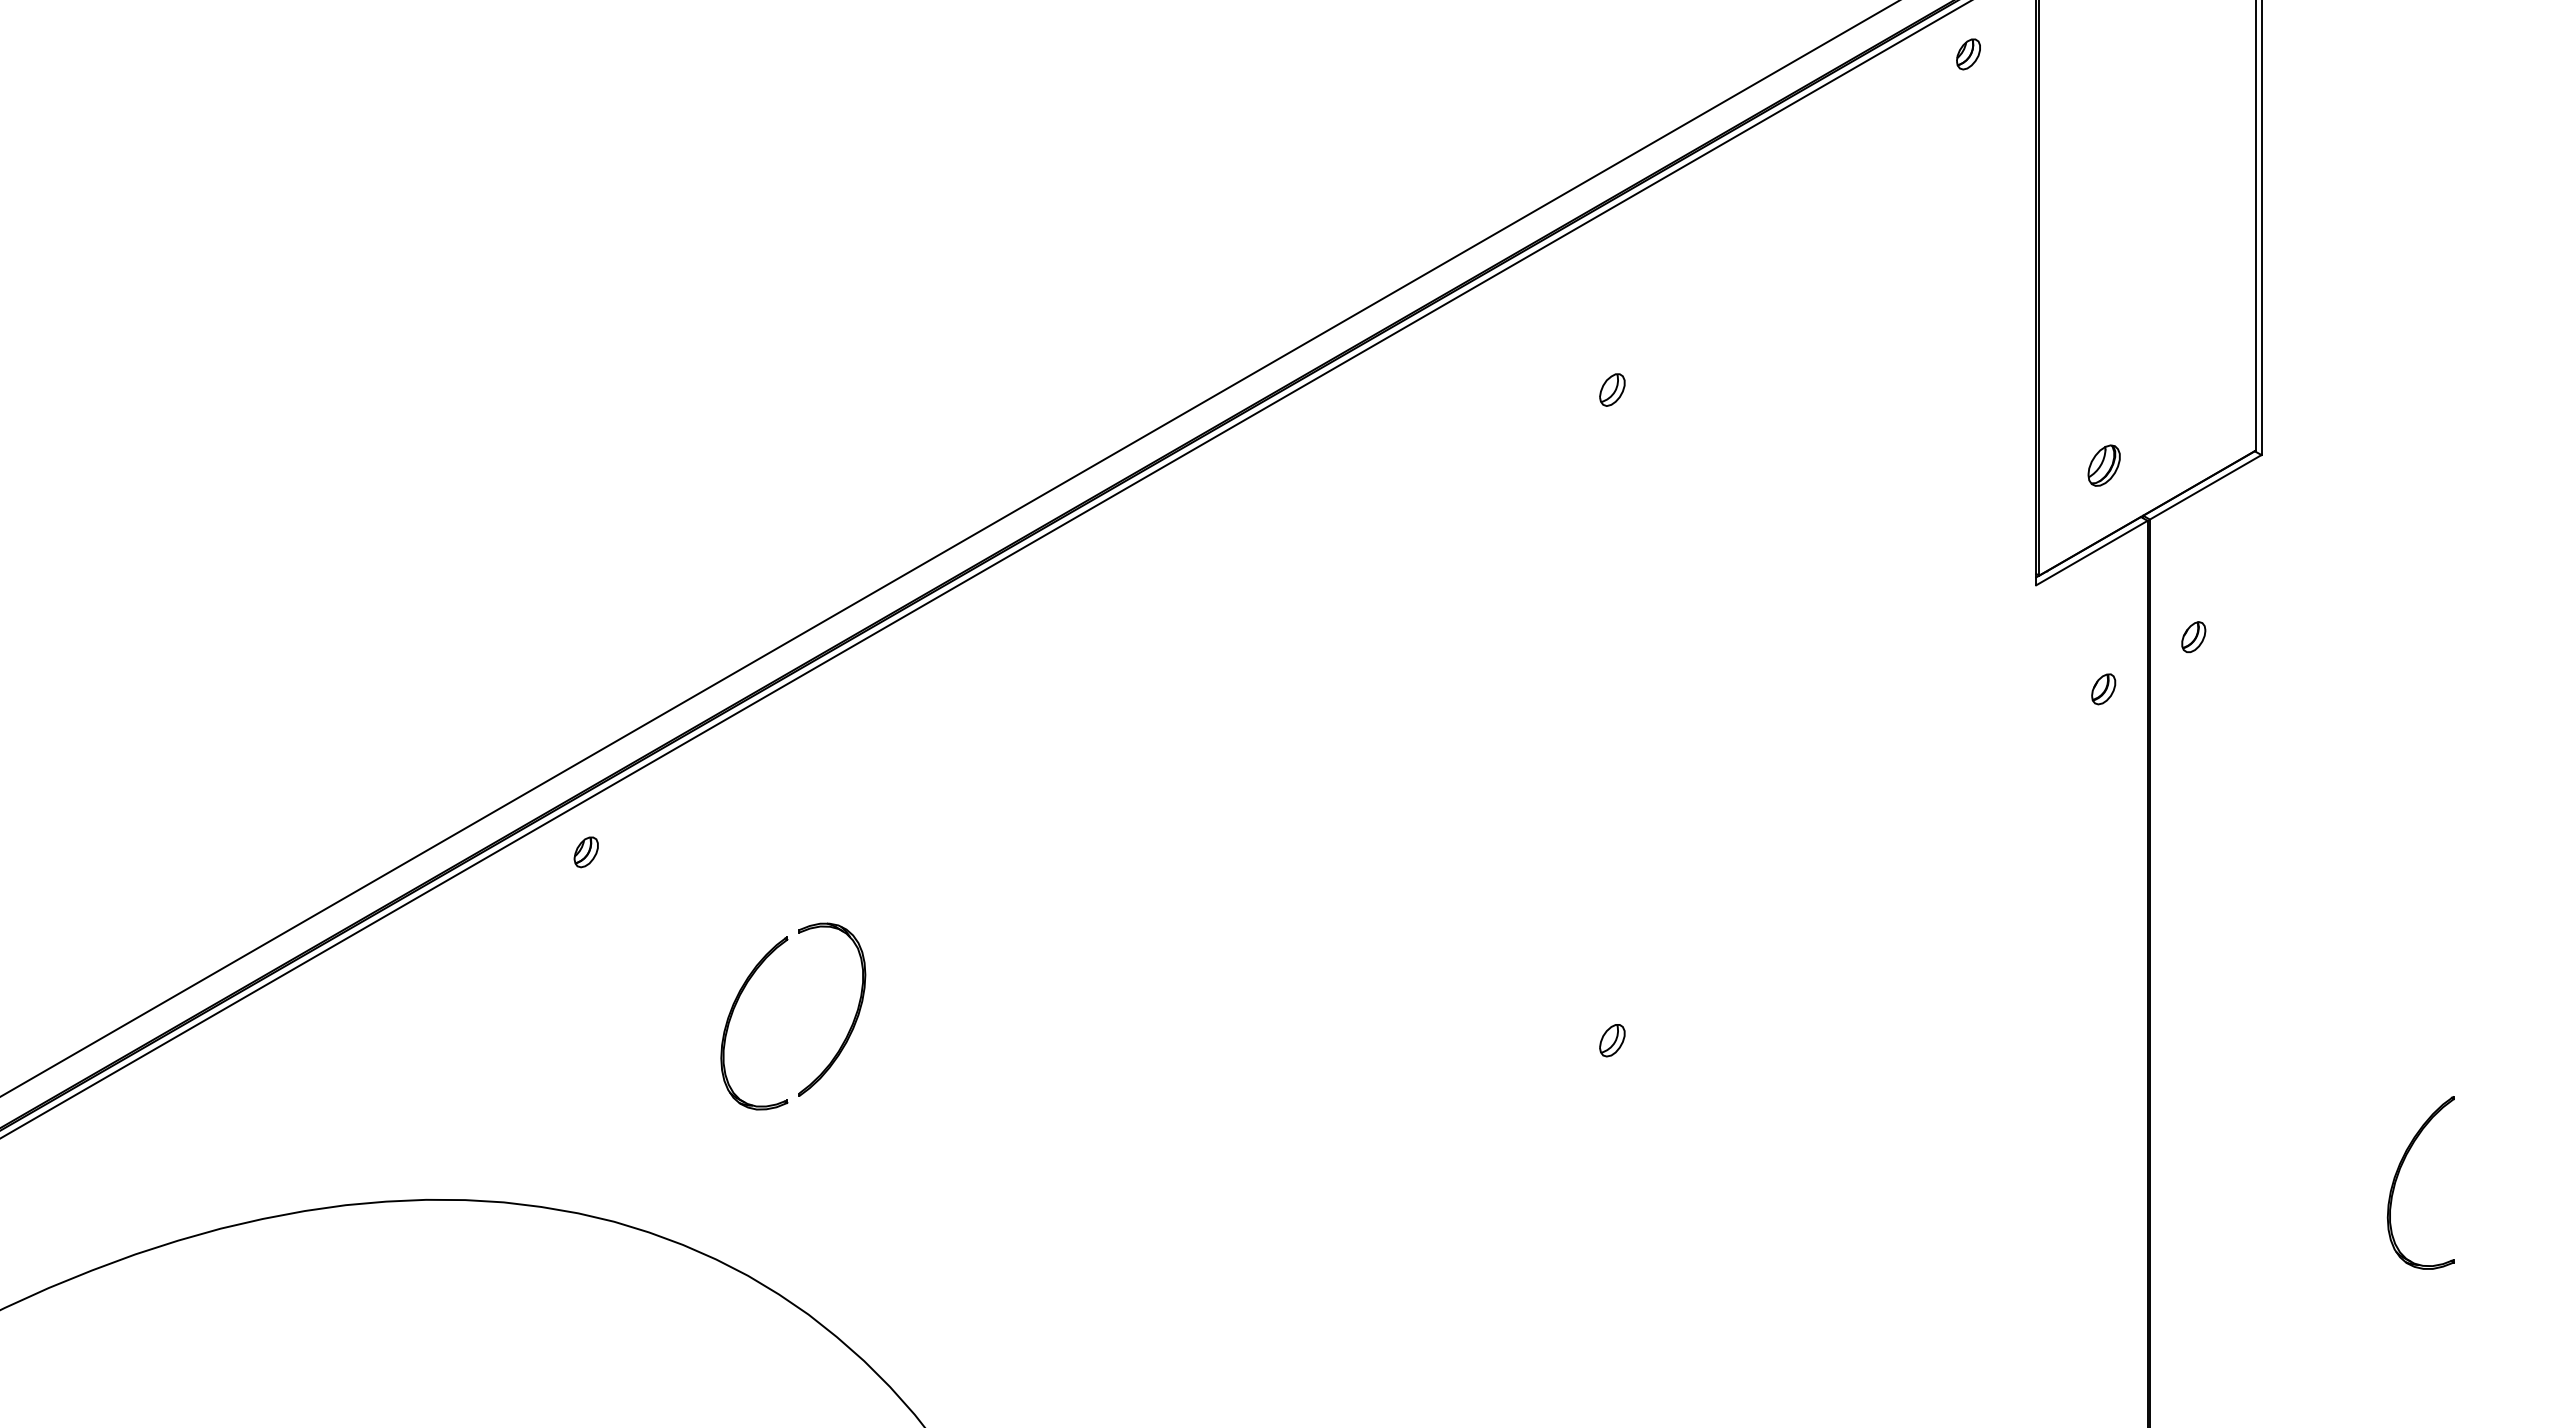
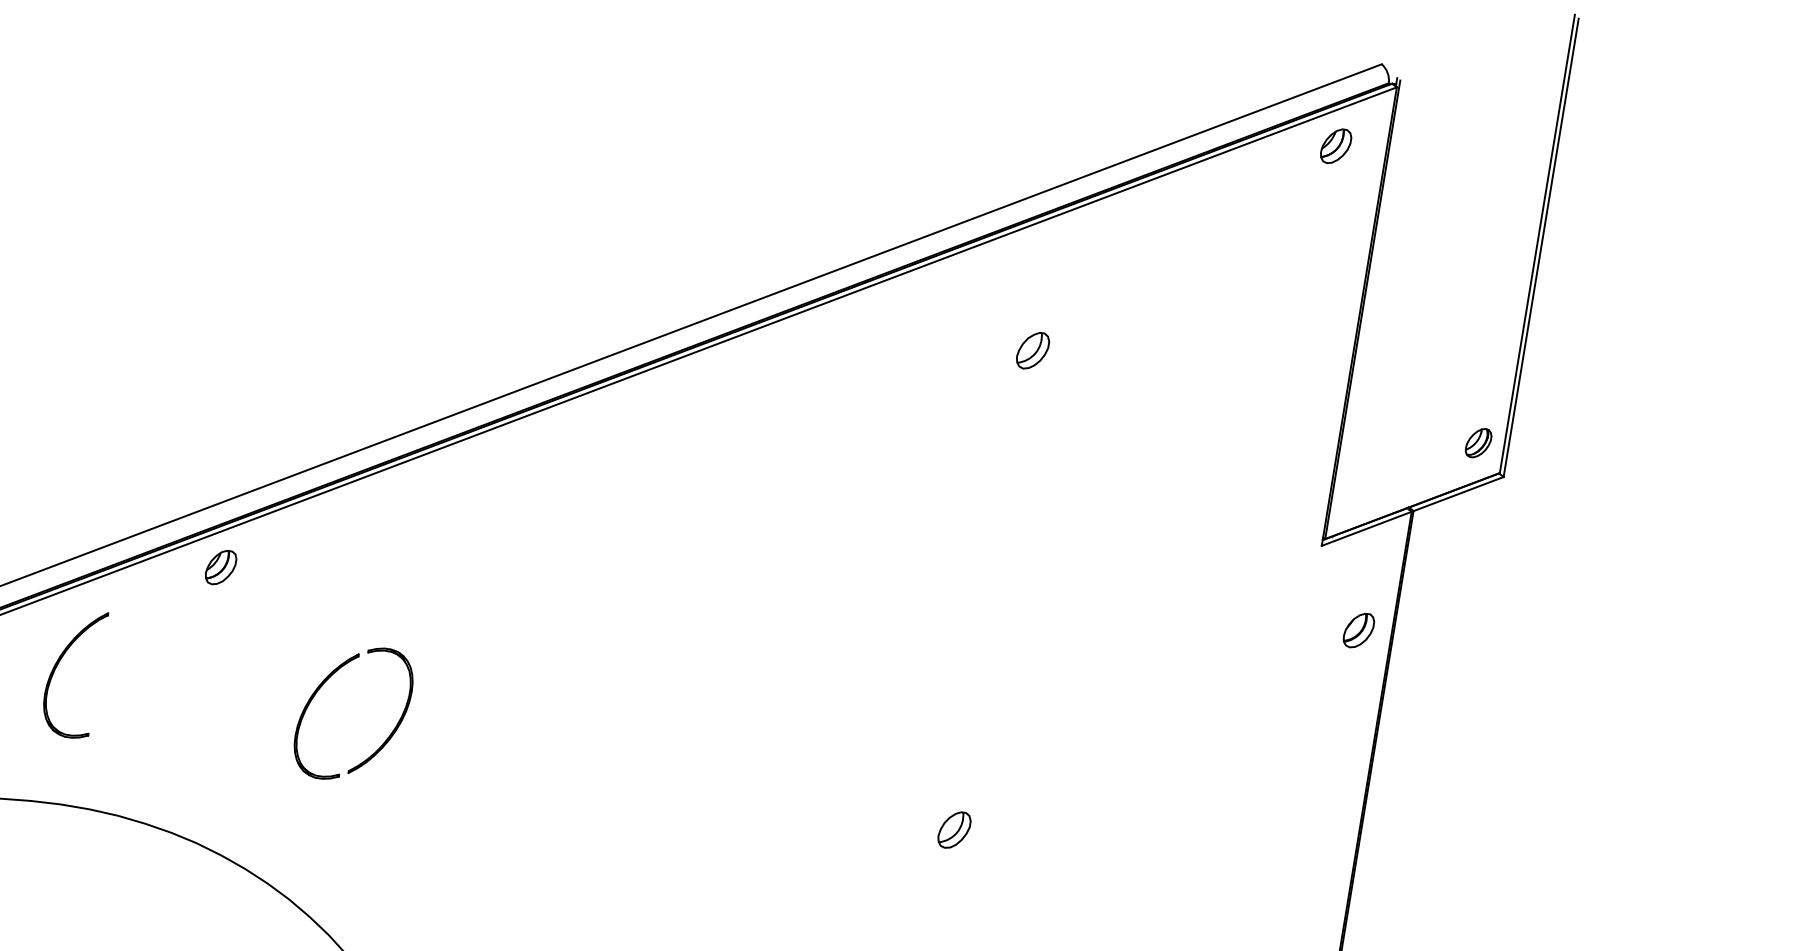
part: (1968, 54) -> (1335, 146), size x1.6
part: (1612, 389) -> (1033, 350), size x1.6
part: (2103, 465) -> (1478, 442), moved
part: (2193, 637) -> (1431, 603), removed
part: (2103, 689) -> (1358, 630), size x1.6
part: (585, 852) -> (220, 567), size x1.6
part: (392, 1015) -> (58, 664), added
part: (1612, 1040) -> (954, 830), size x1.6

